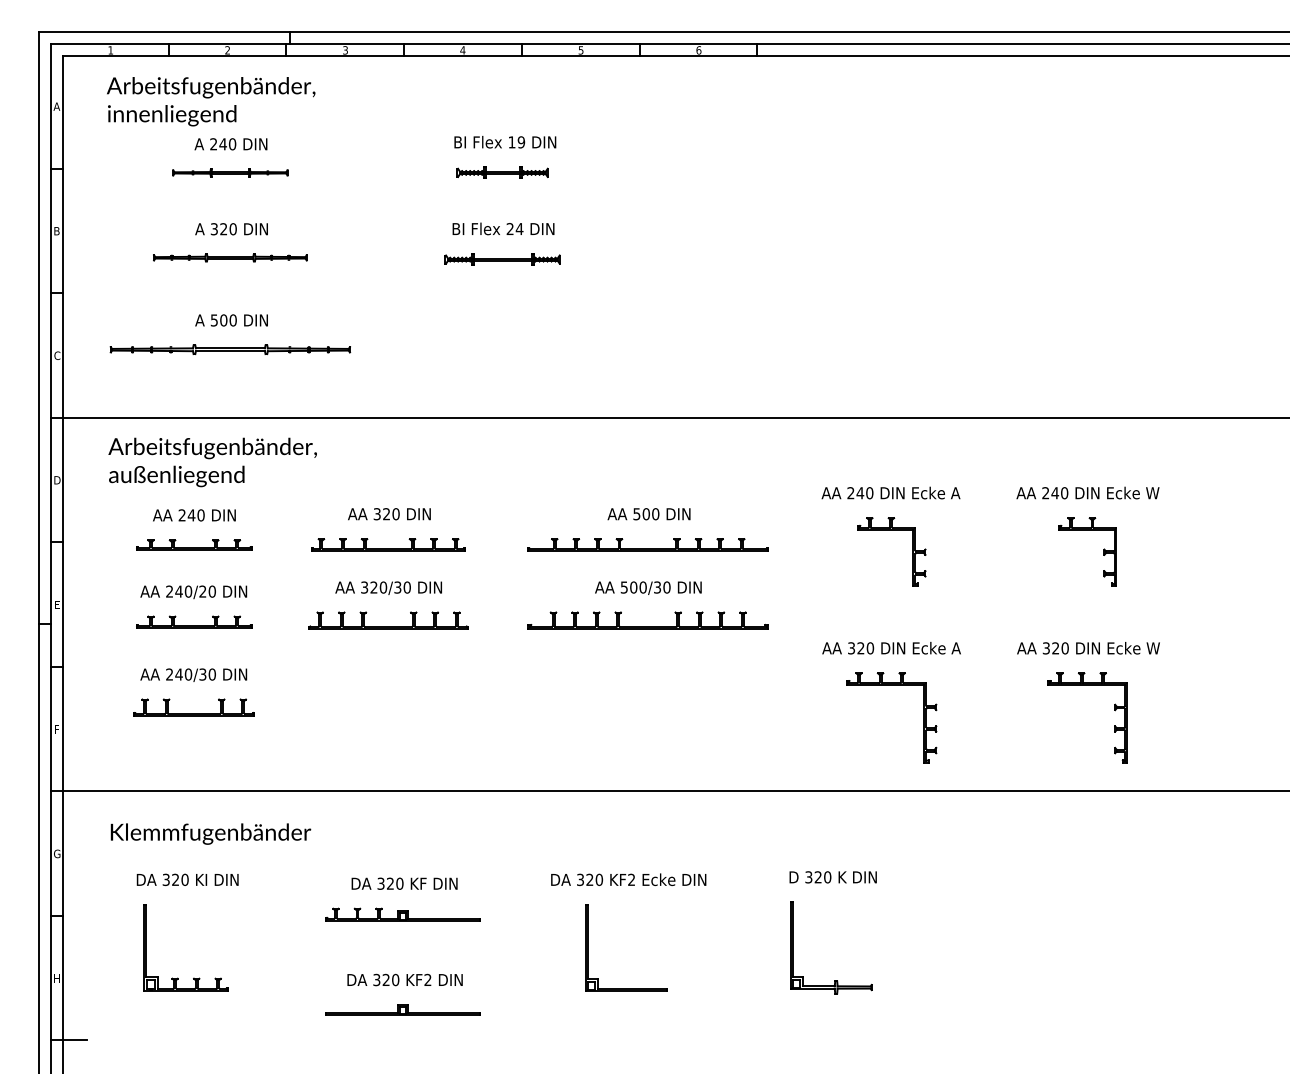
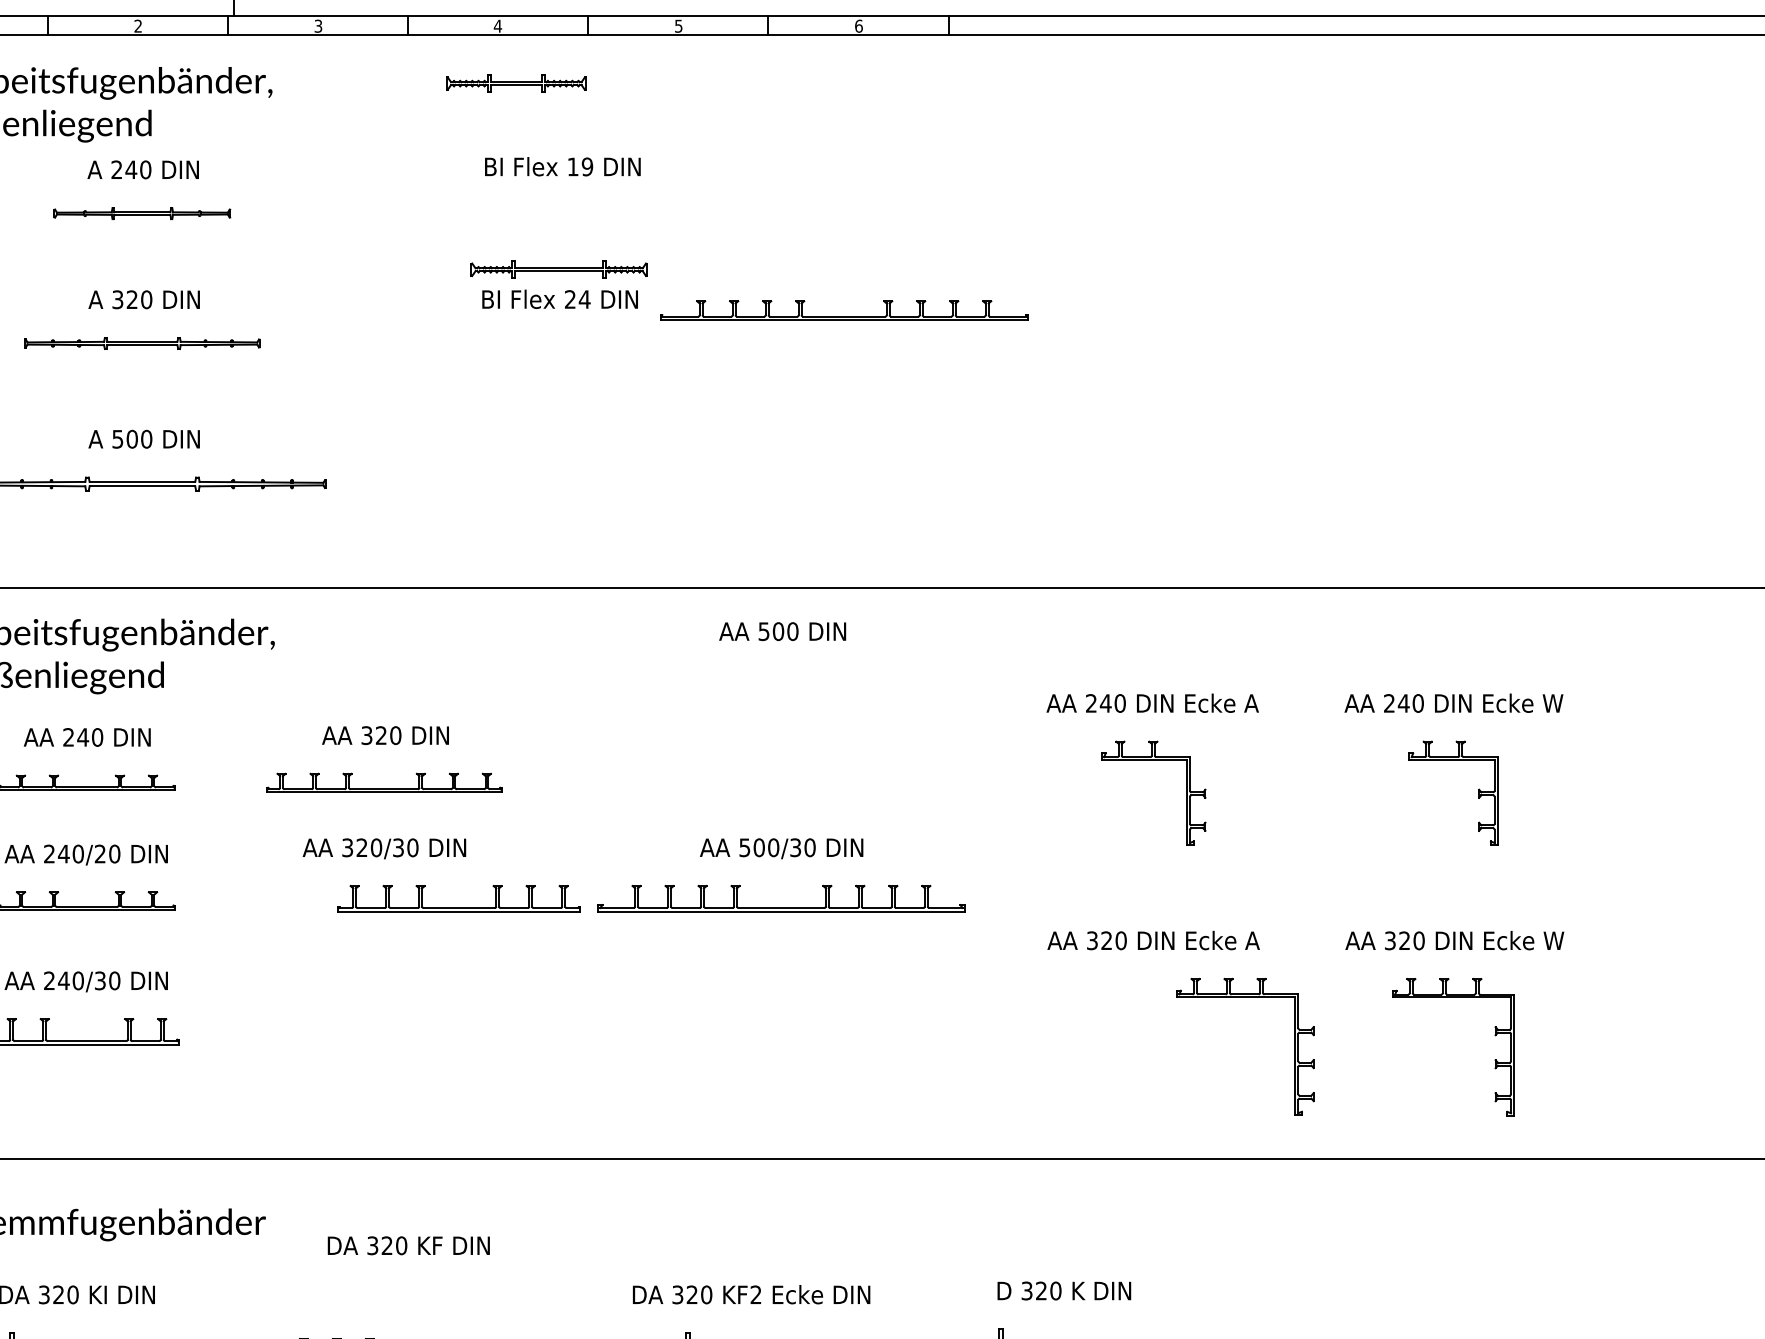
part: (502, 172) -> (515, 83), moved
part: (502, 259) -> (558, 269), moved
text: (648, 514) -> (781, 632), moved
part: (647, 544) -> (843, 309), moved
part: (388, 620) -> (459, 898), moved
part: (891, 685) -> (1245, 997), moved
text: (404, 883) -> (408, 1245), moved

